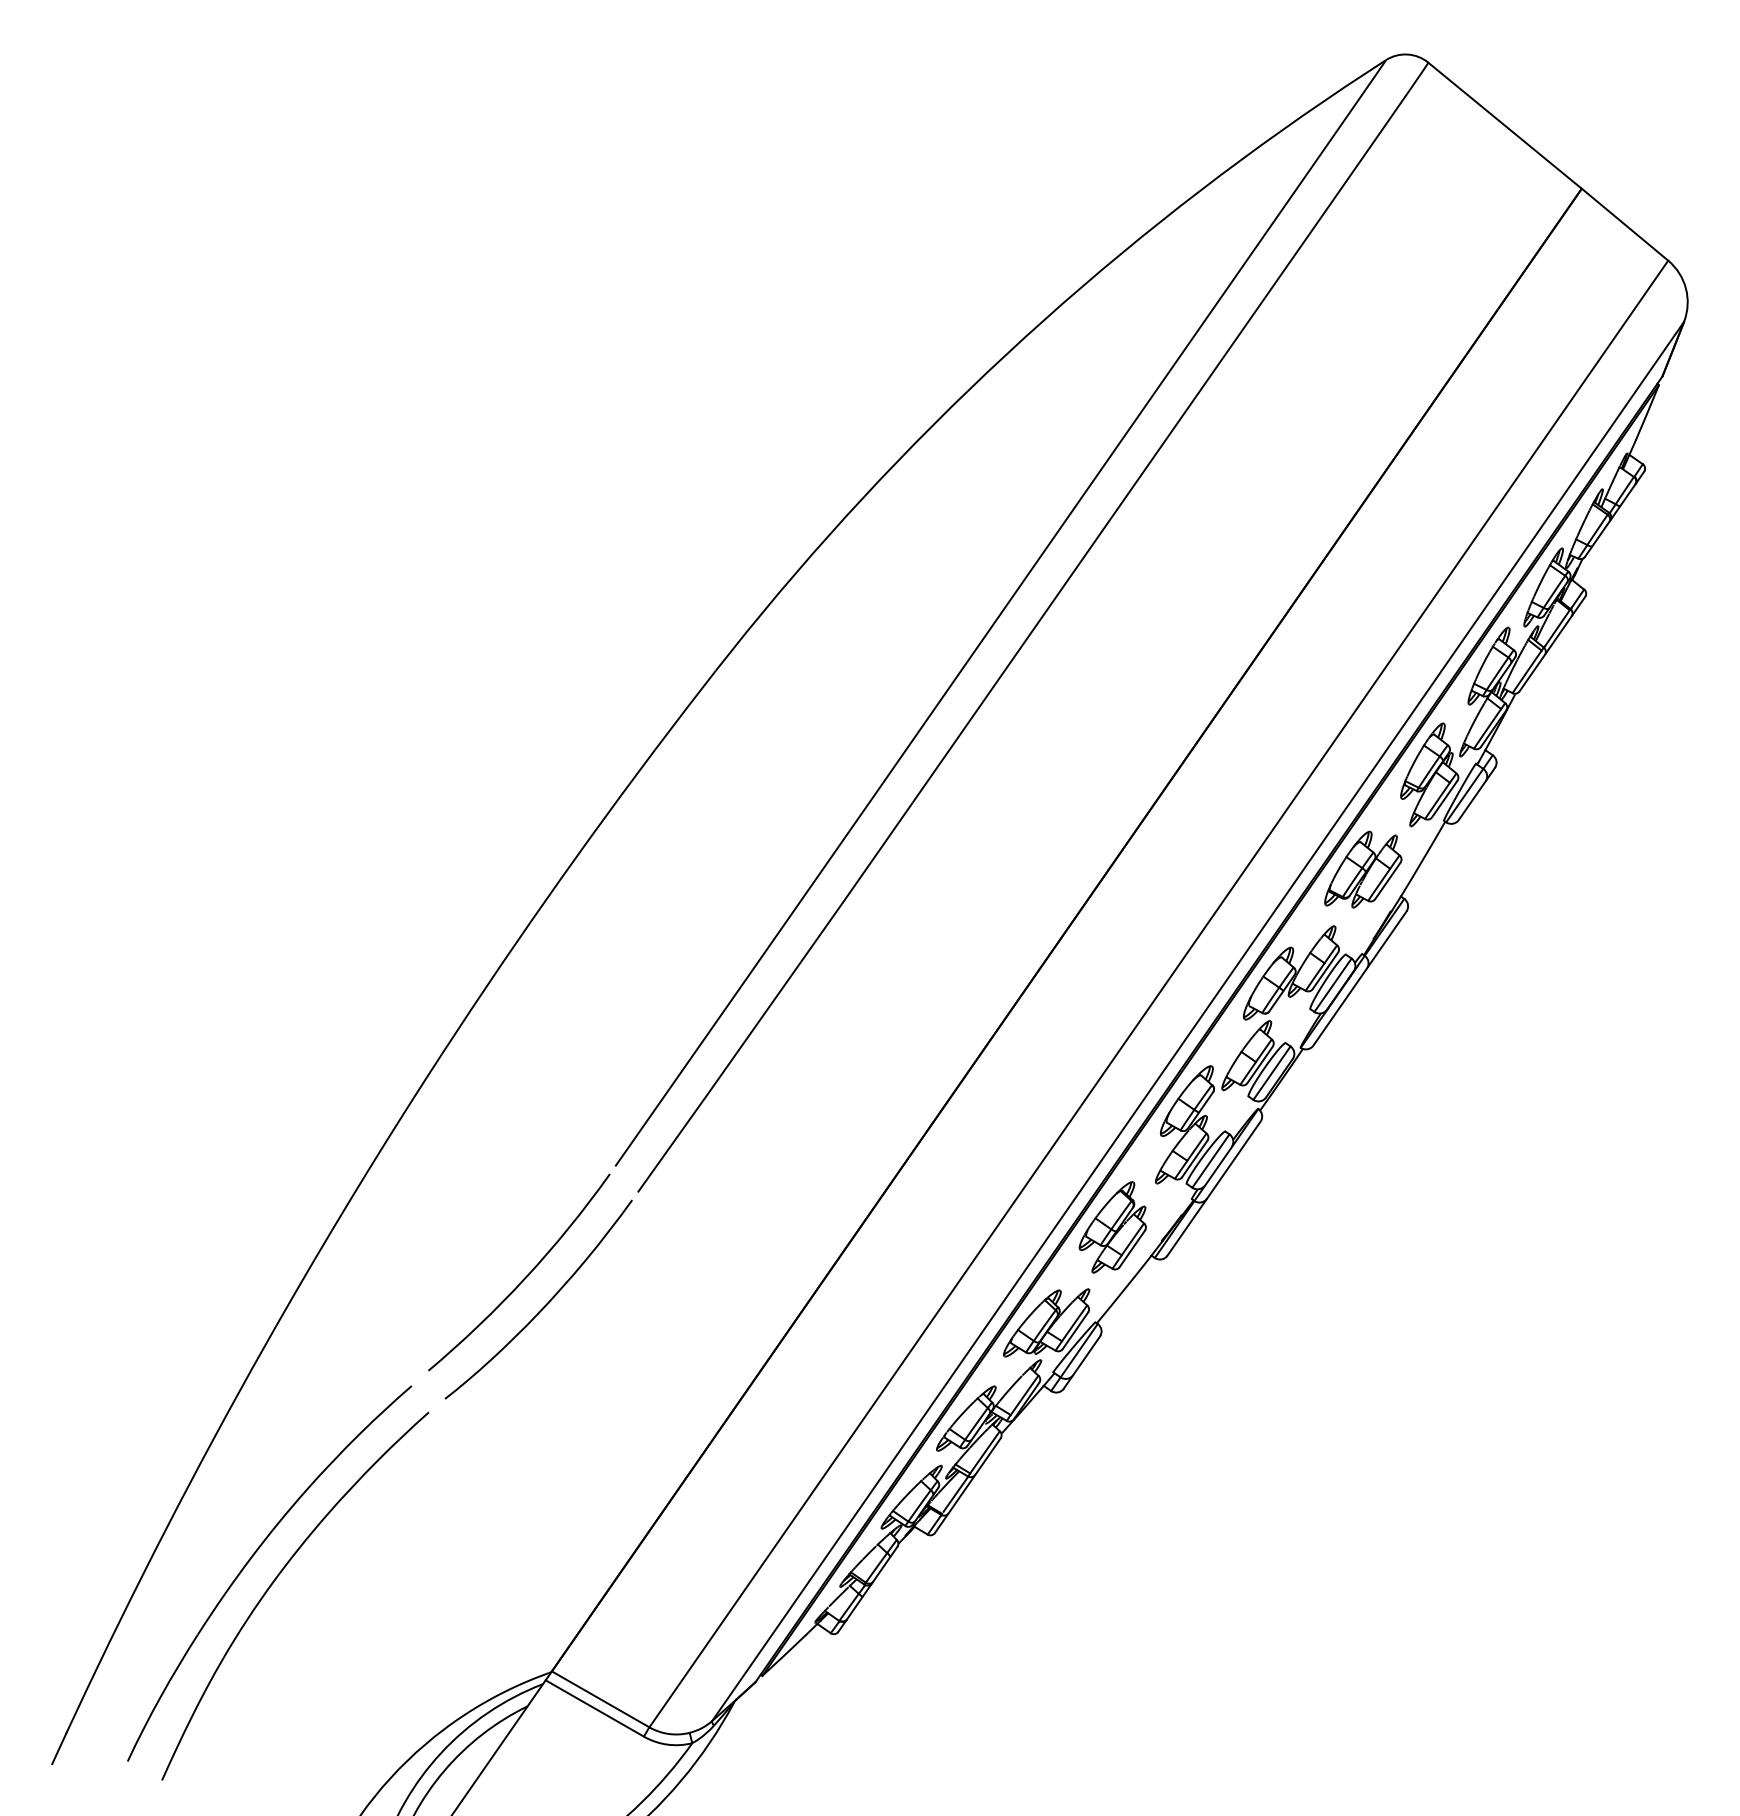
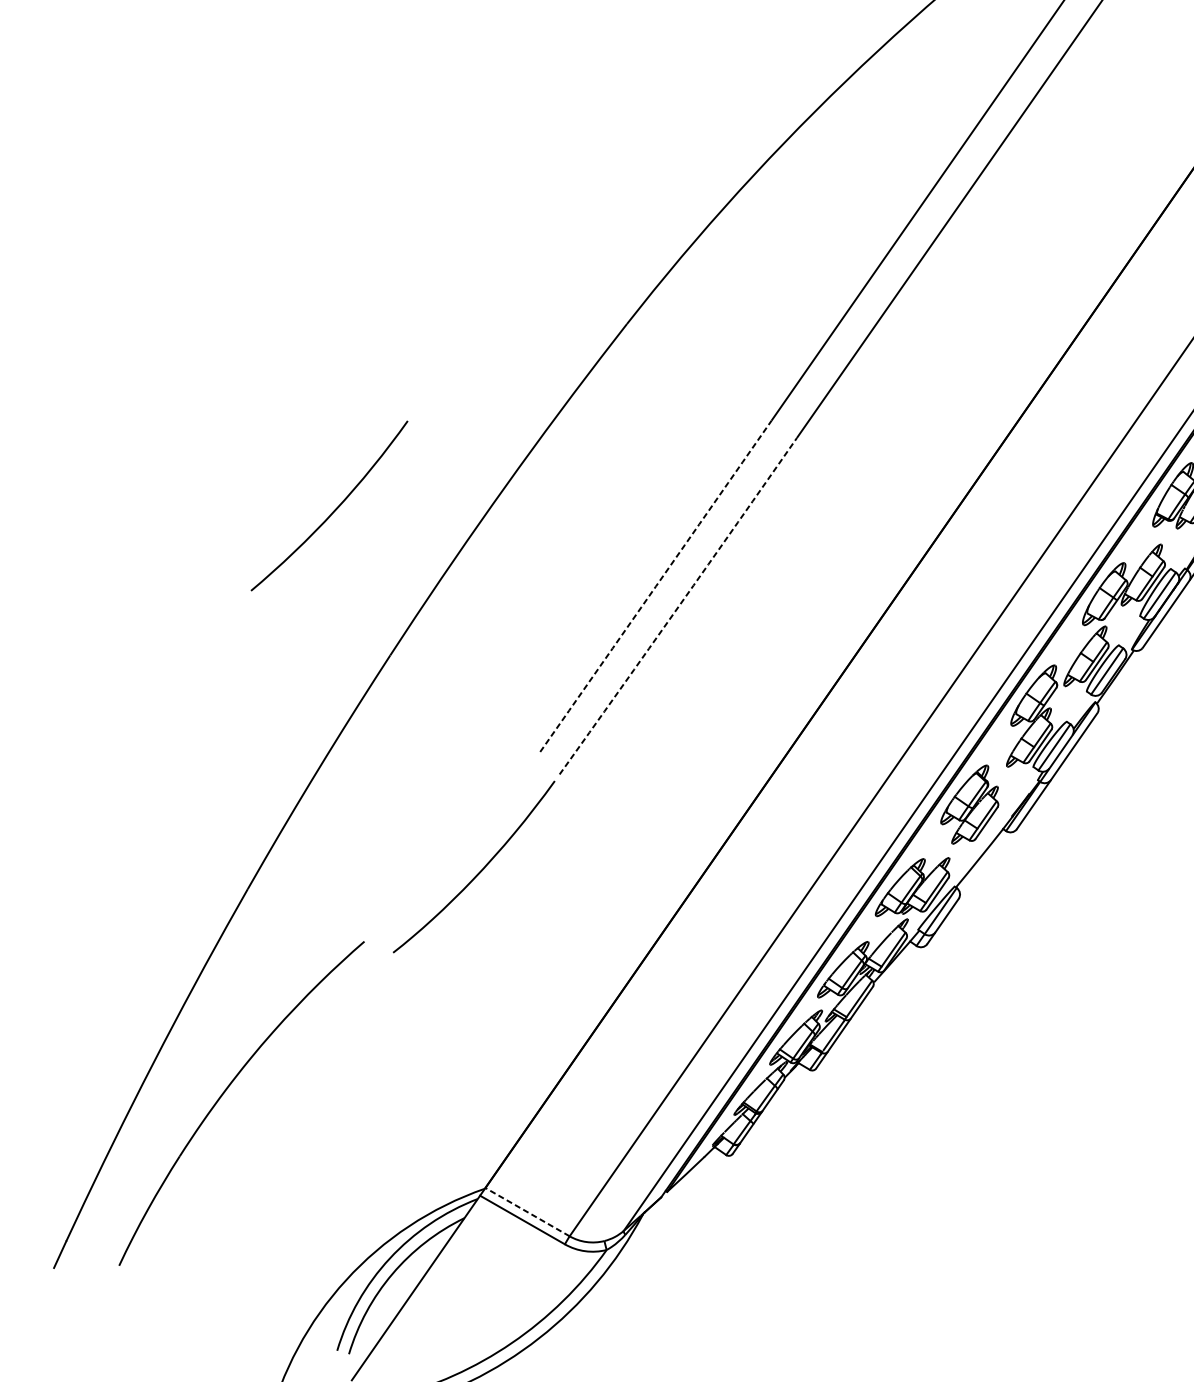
arc: (749, 974) -> (656, 586), solid -> dashed
arc: (775, 997) -> (678, 606), solid -> dashed
arc: (524, 1277) -> (334, 510), moved
part: (274, 1582) -> (245, 1111), removed
line: (600, 1699) -> (527, 1212), solid -> dashed

